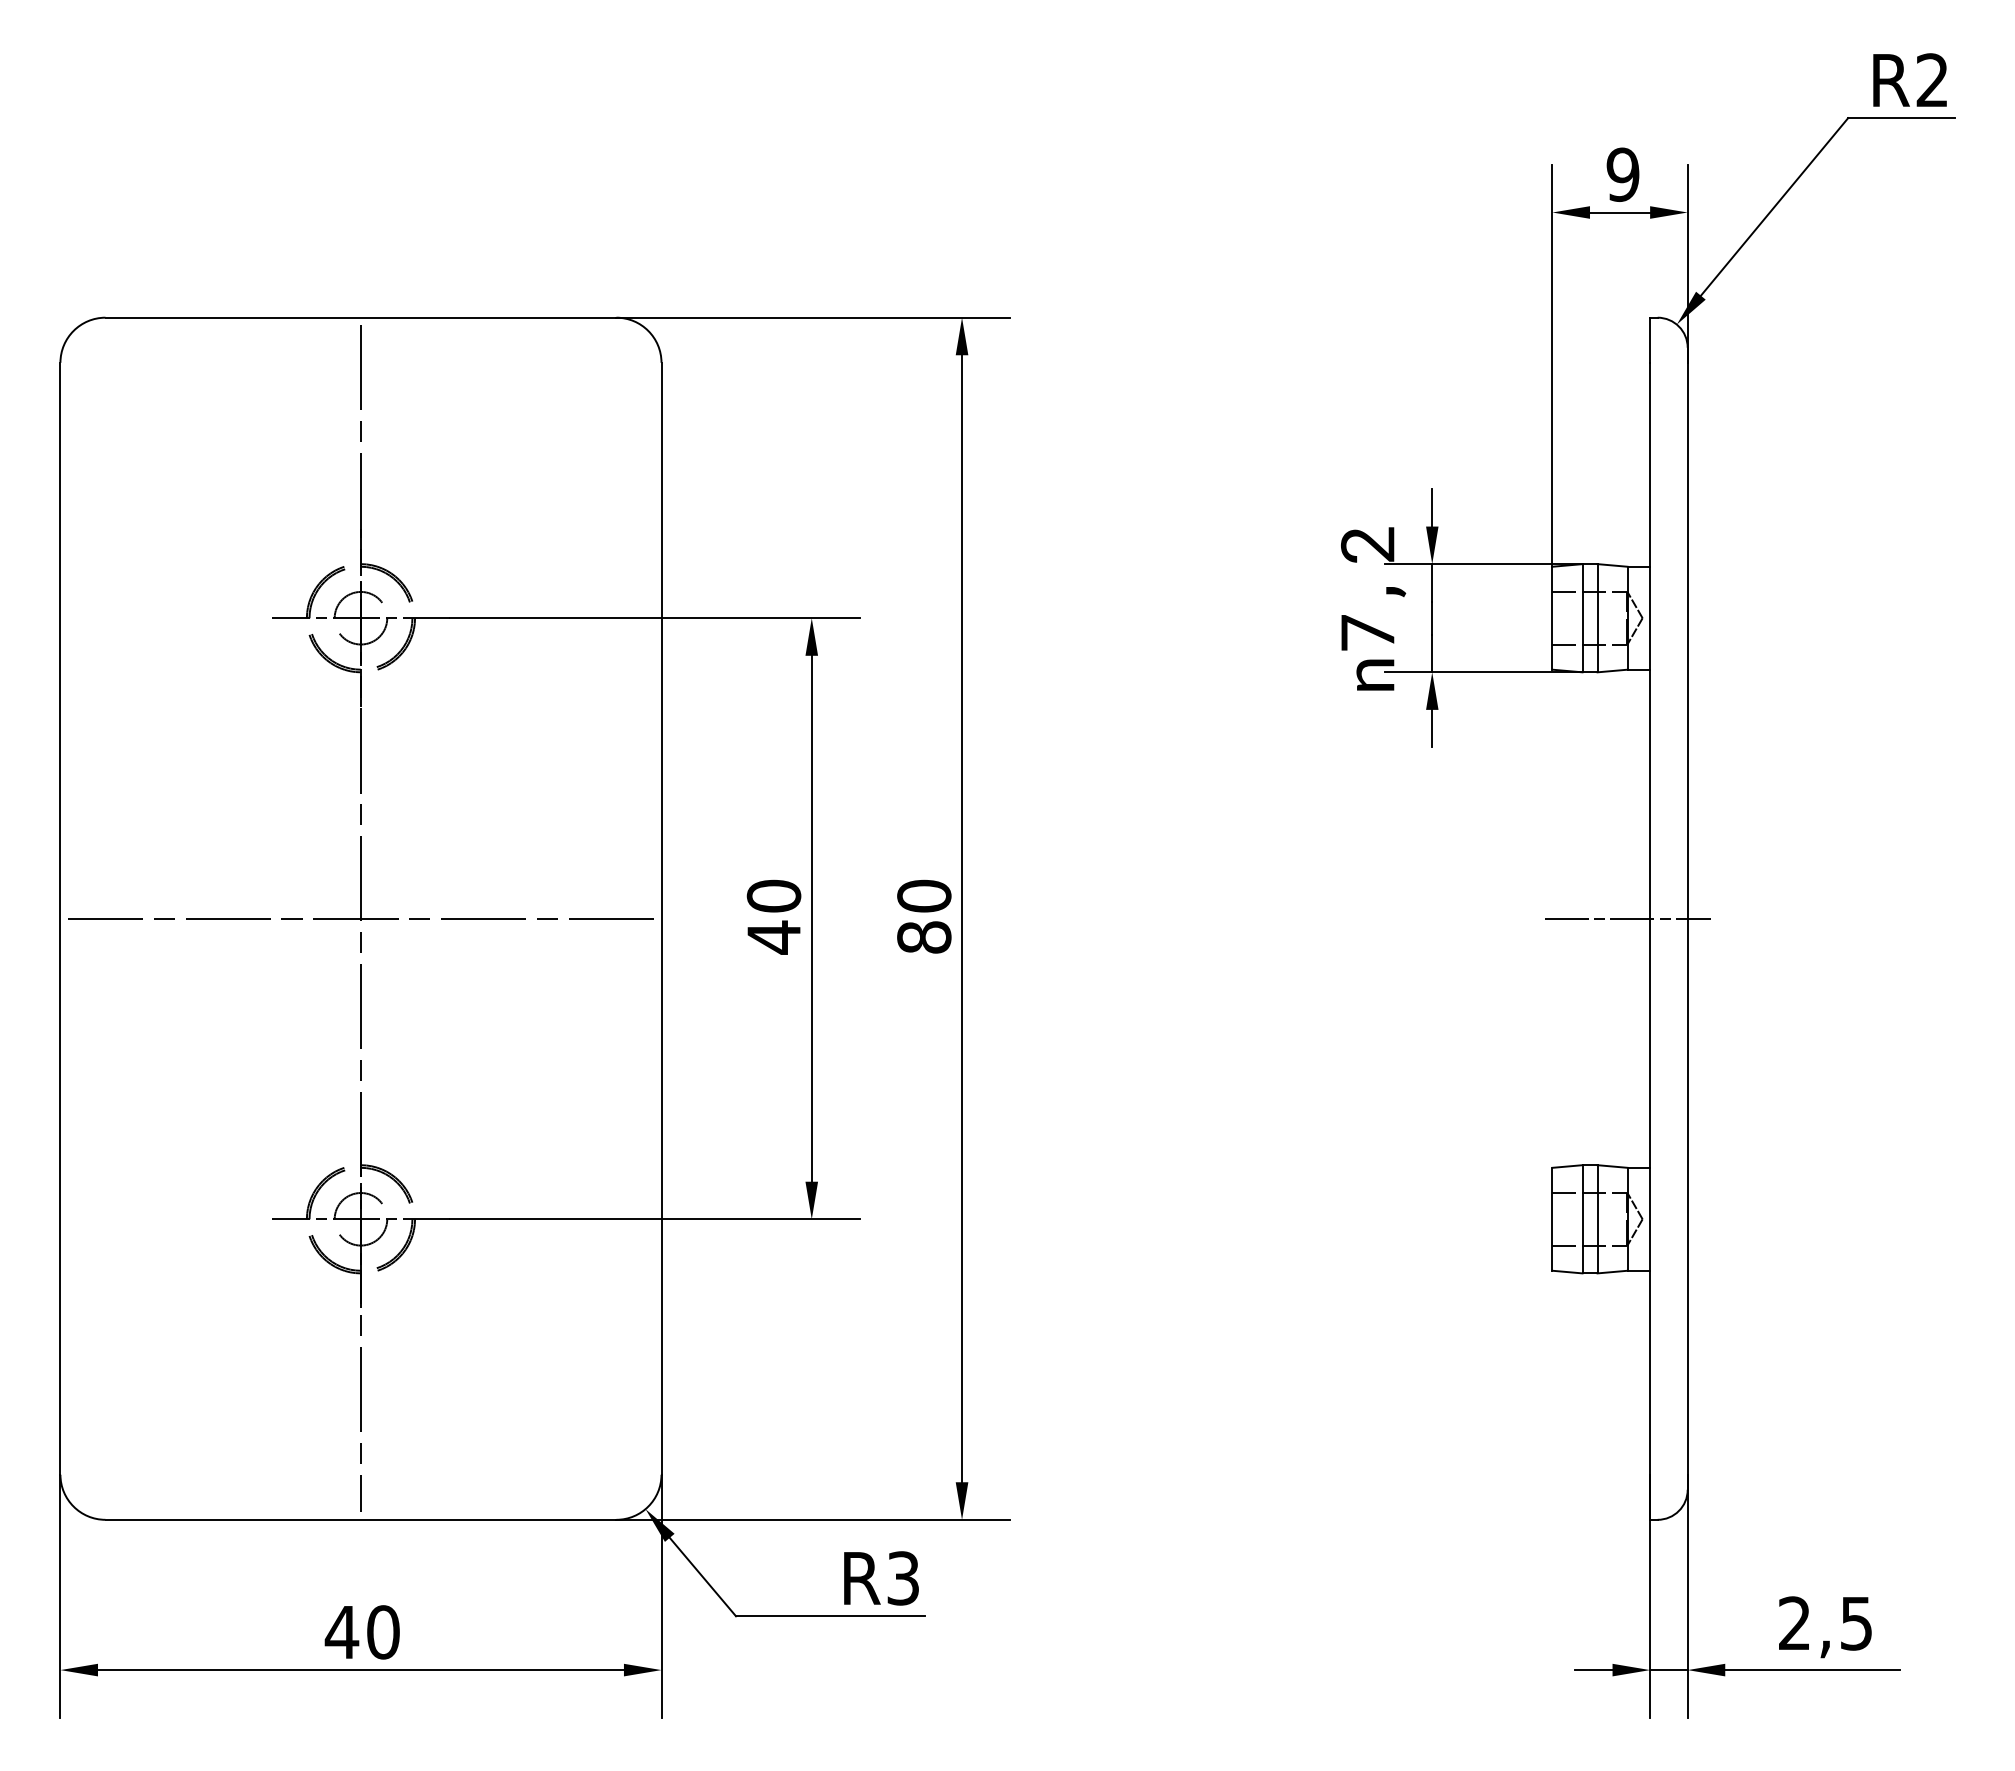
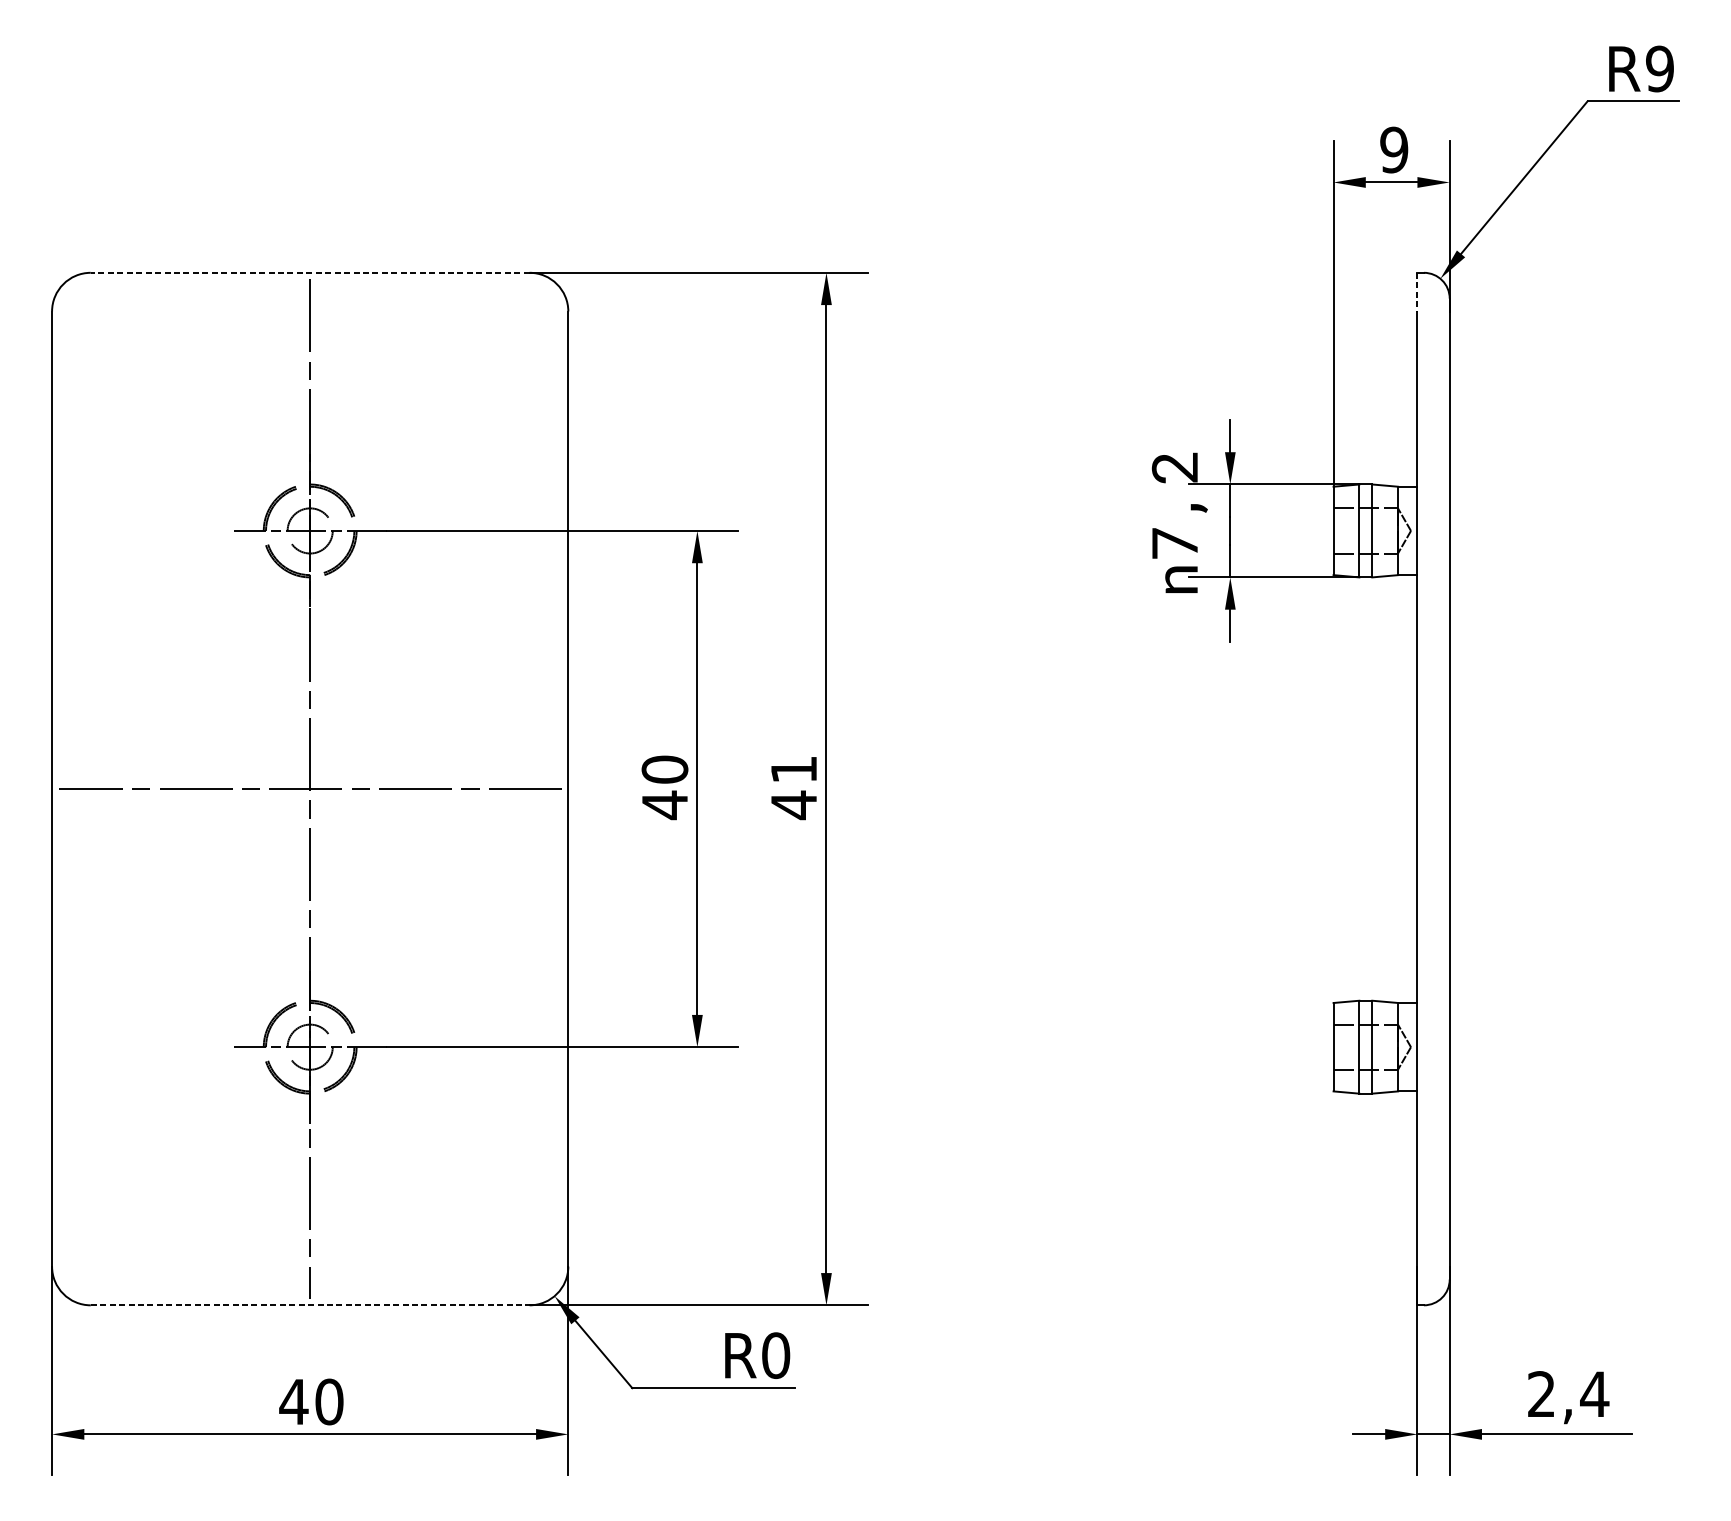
text: (1932, 80) -> (1659, 69), R2 -> R9
line: (360, 317) -> (309, 272), solid -> dashed
line: (1650, 340) -> (1417, 292), solid -> dashed
text: (924, 916) -> (794, 787), 80 -> 41
line: (1627, 918) -> (1398, 788), removed
line: (361, 1519) -> (310, 1305), solid -> dashed
text: (903, 1578) -> (776, 1355), R3 -> R0
text: (1856, 1623) -> (1594, 1394), 2,5 -> 2,4

